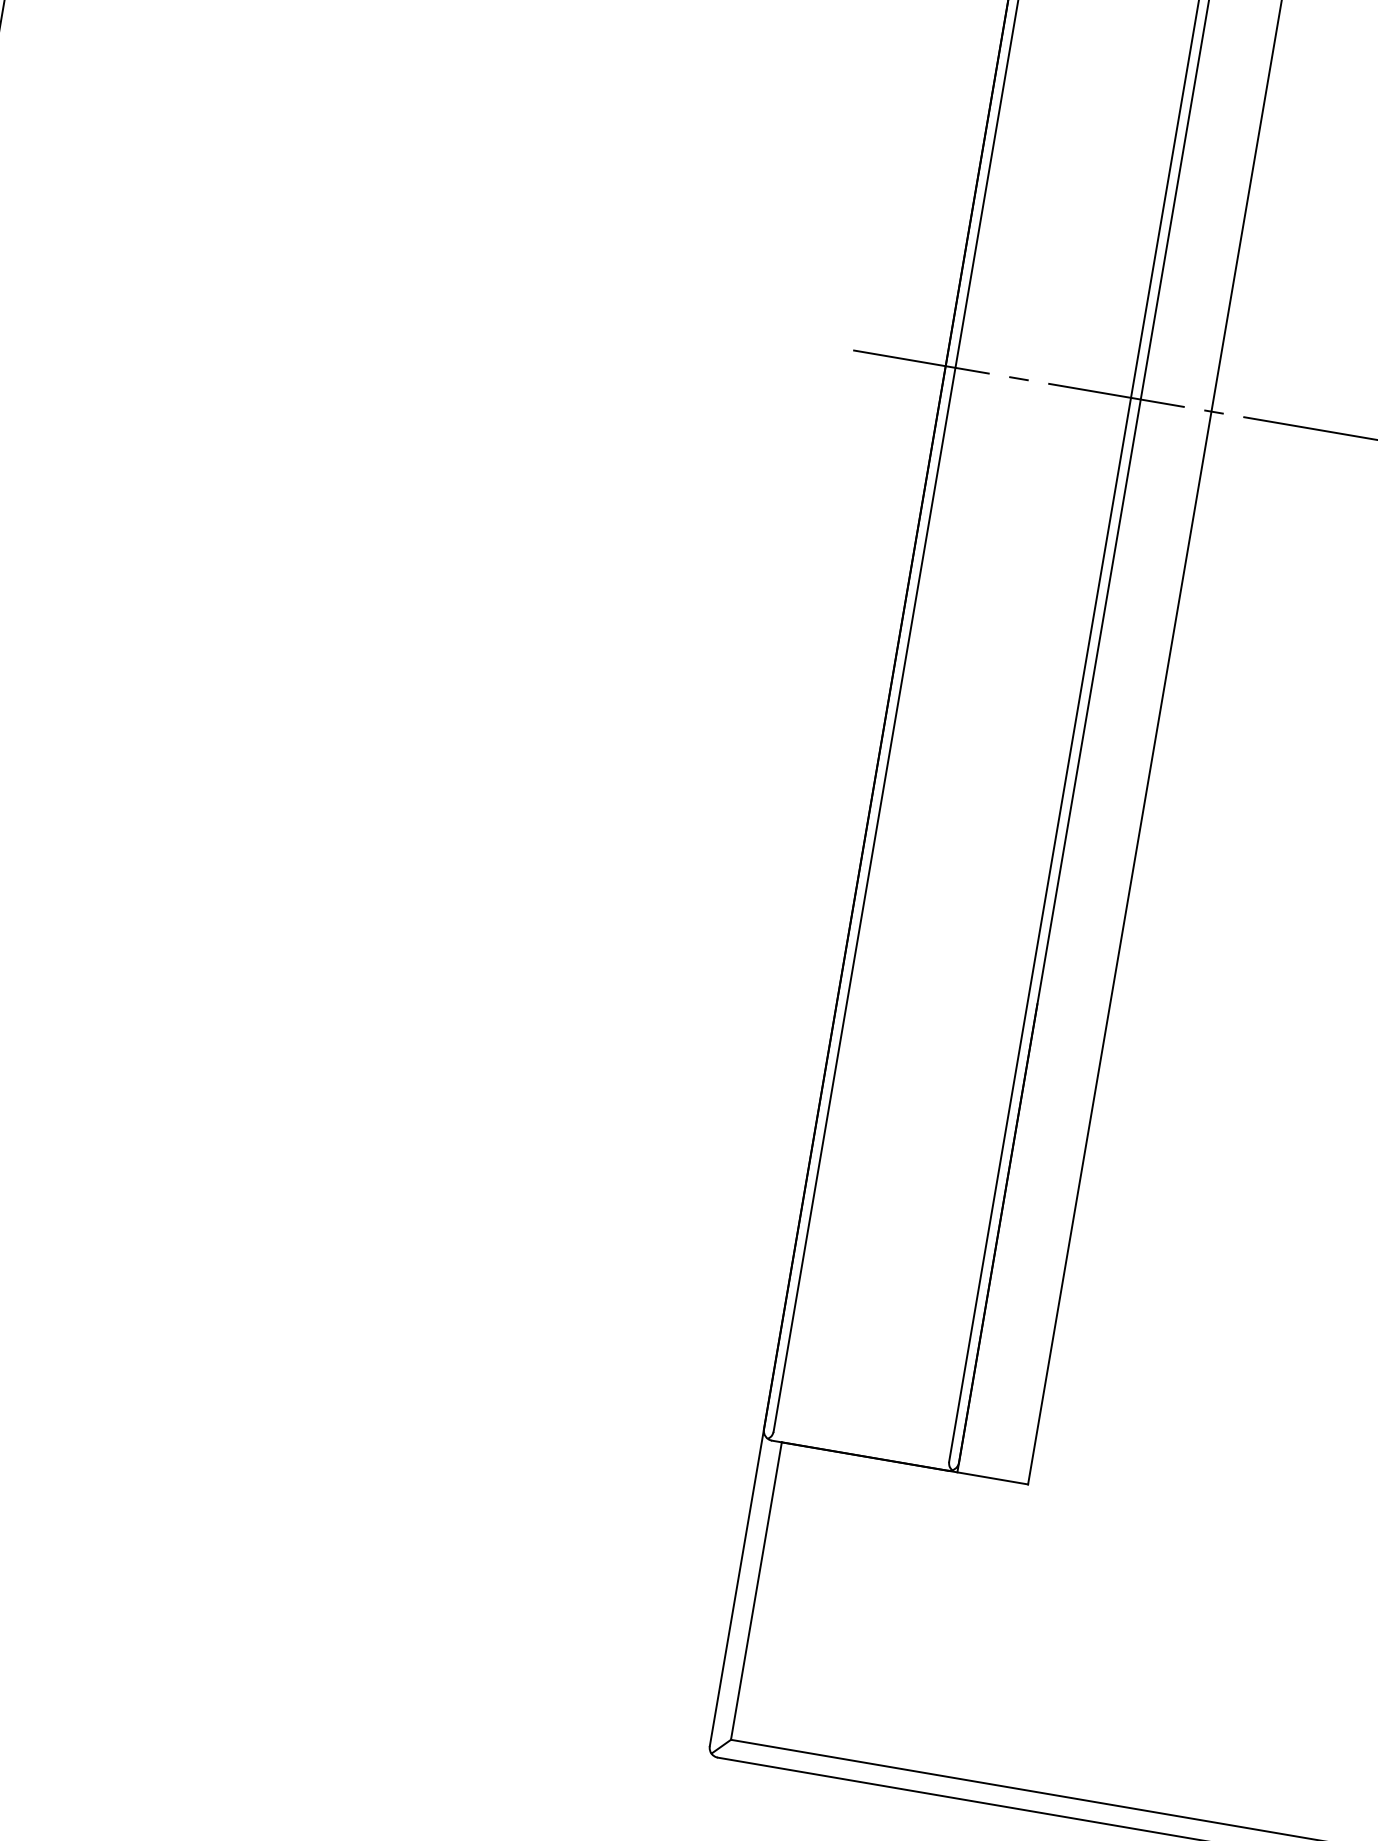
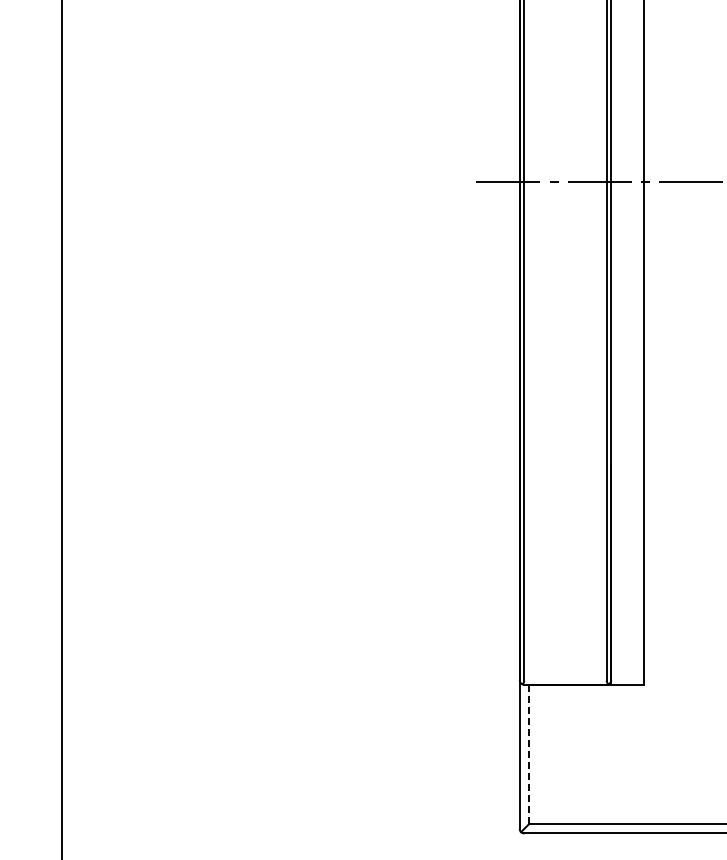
line: (755, 1590) -> (528, 754), solid -> dashed

